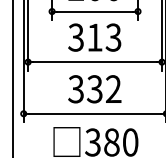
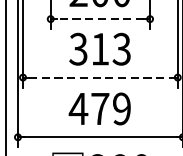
line: (95, 11) -> (100, 19), solid -> dashed
line: (95, 62) -> (100, 78), solid -> dashed
text: (94, 89) -> (99, 109), 332 -> 479

